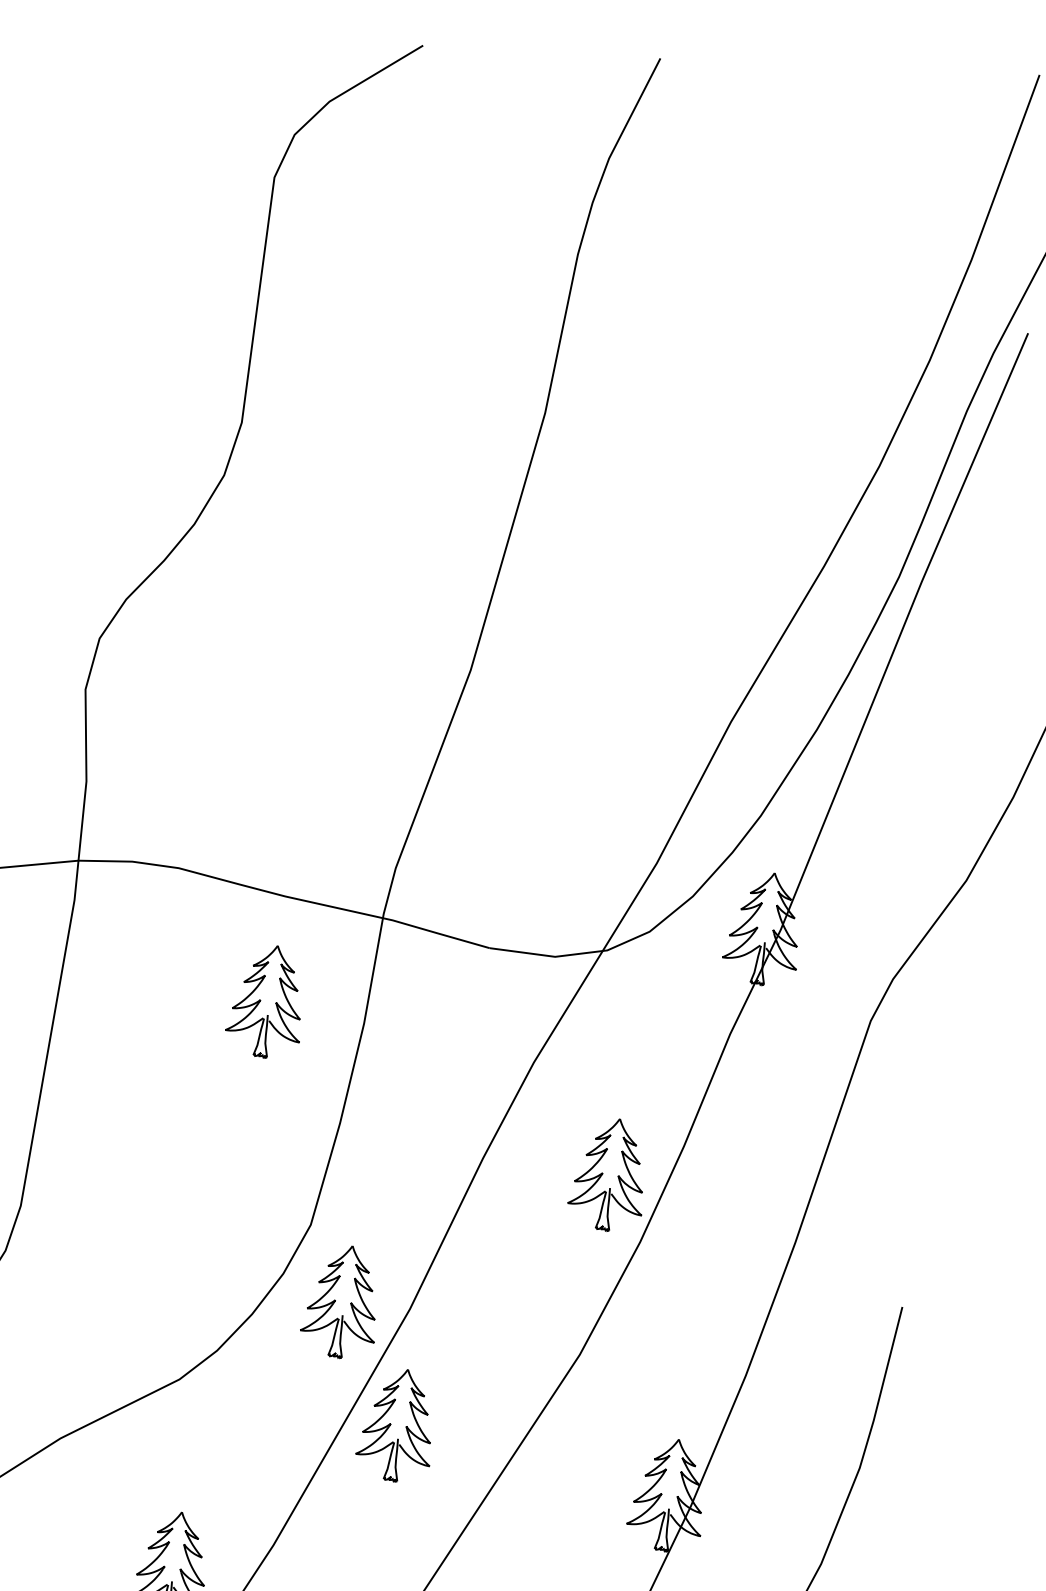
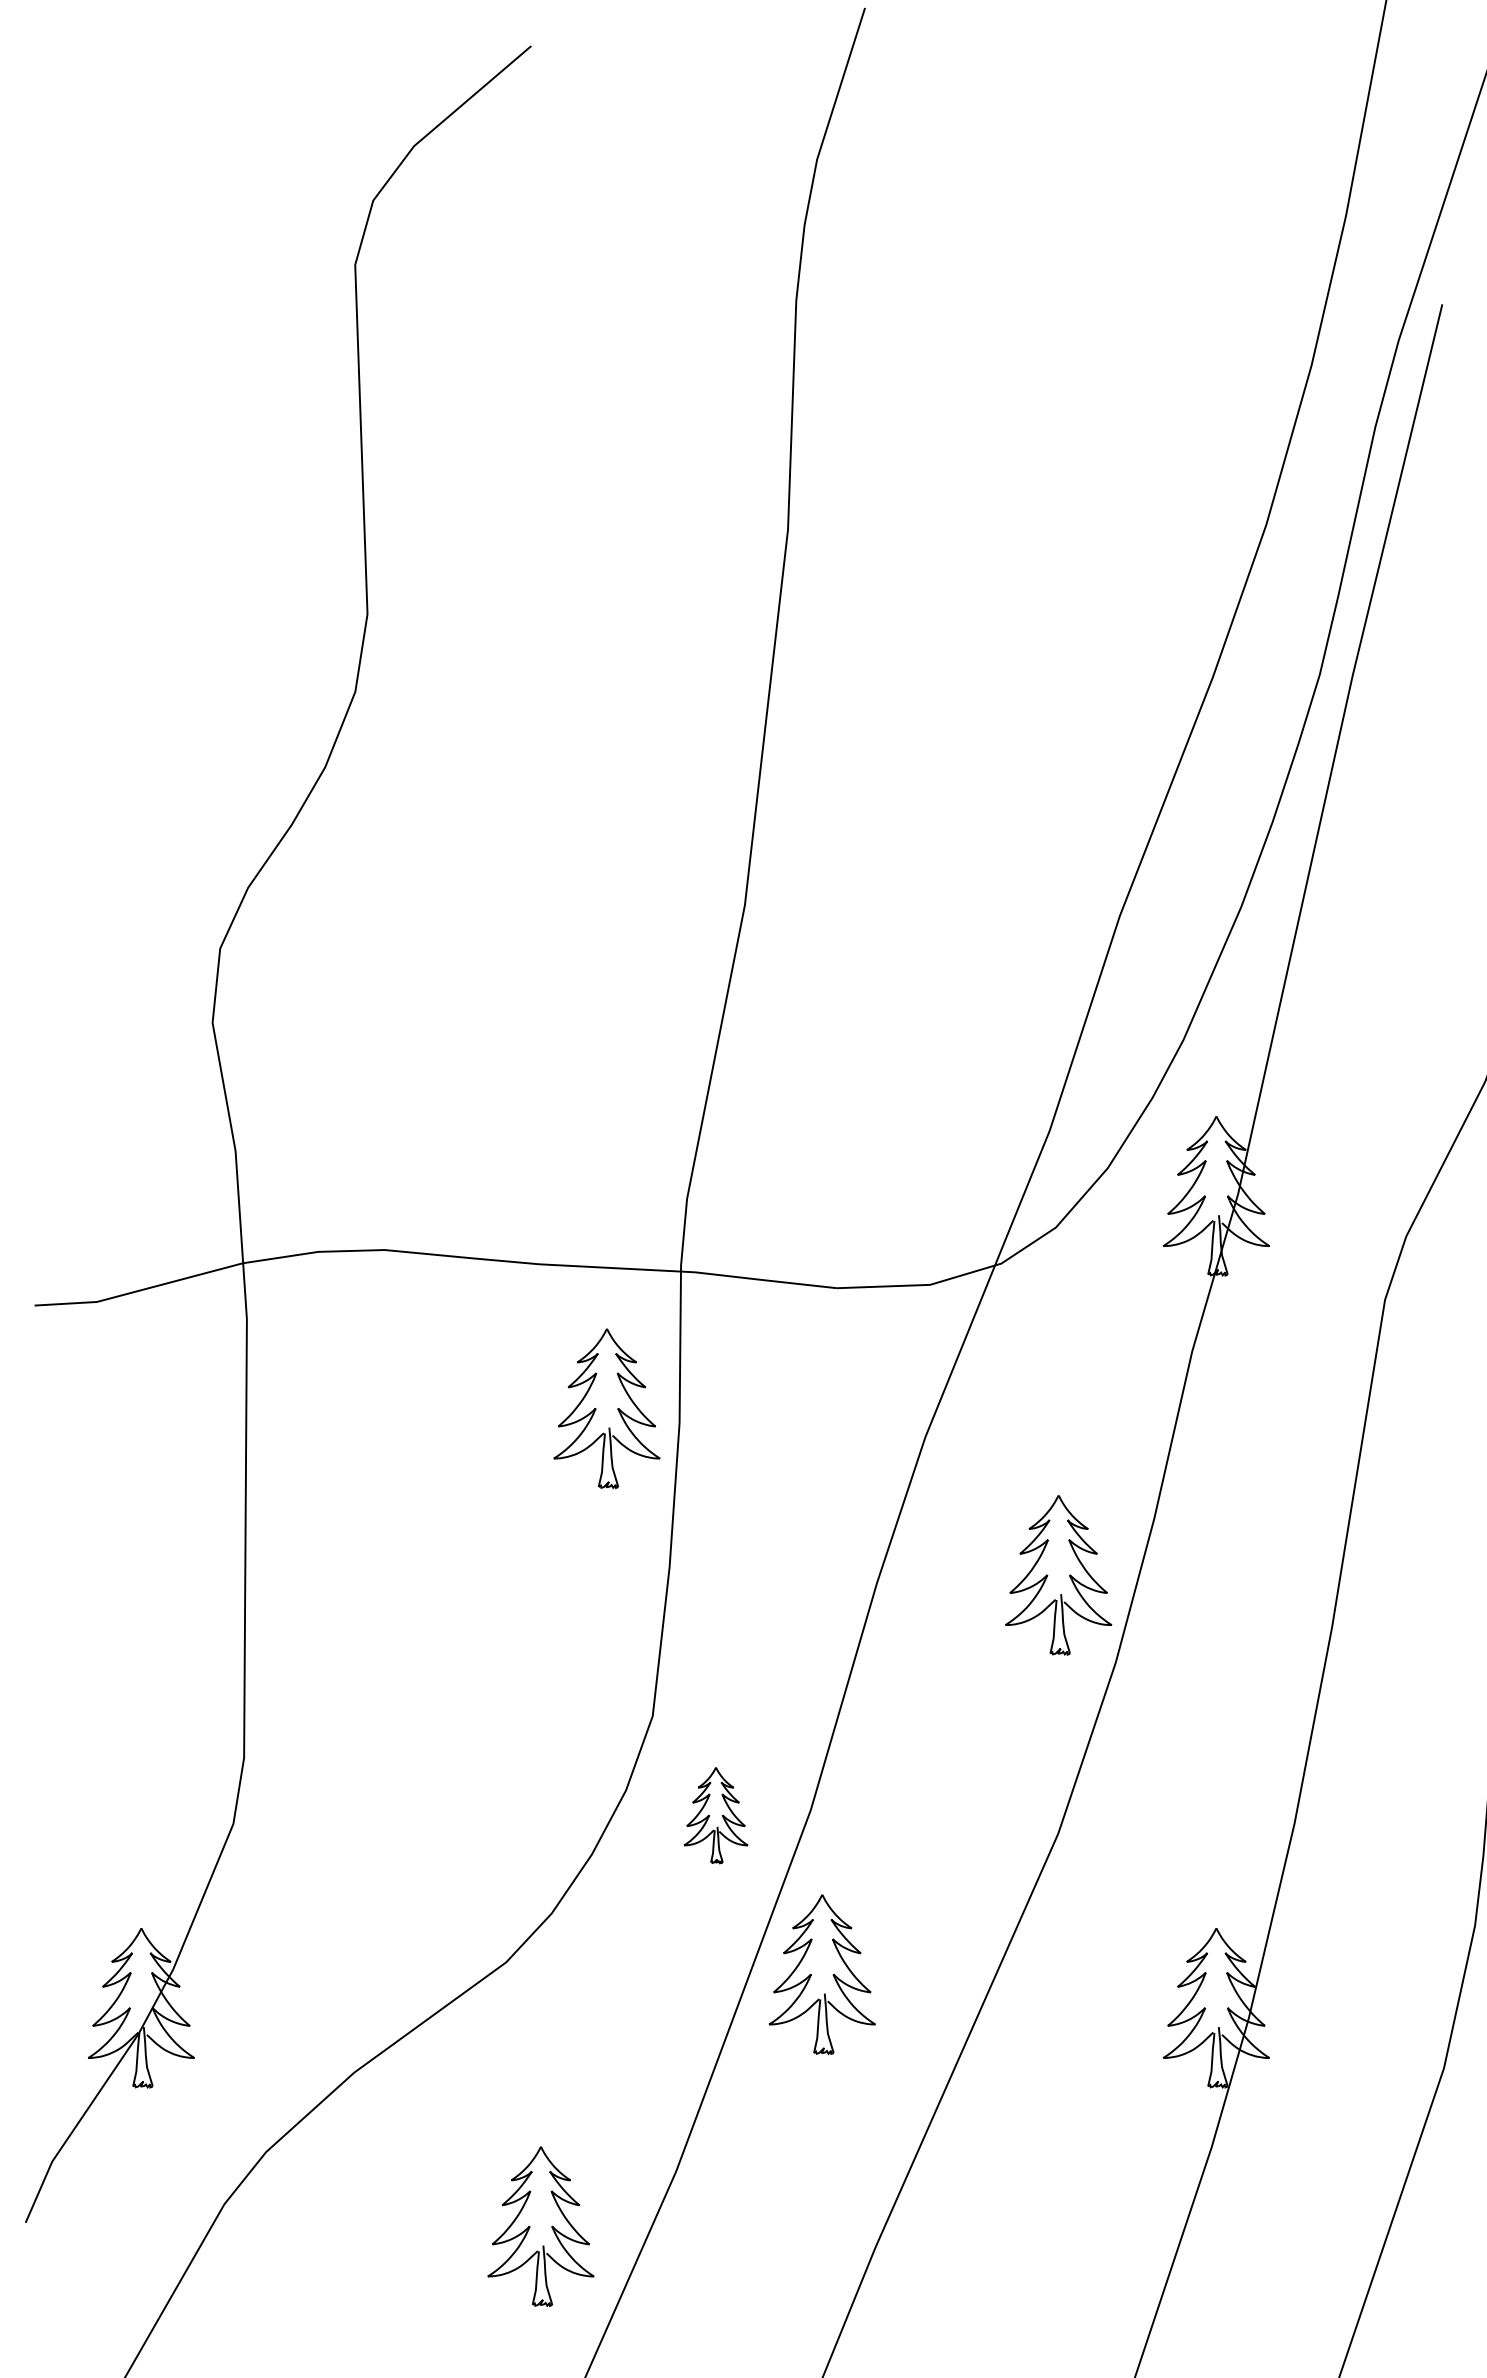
part: (268, 1001) -> (606, 1408), moved
part: (342, 1301) -> (715, 1815), size x0.6

